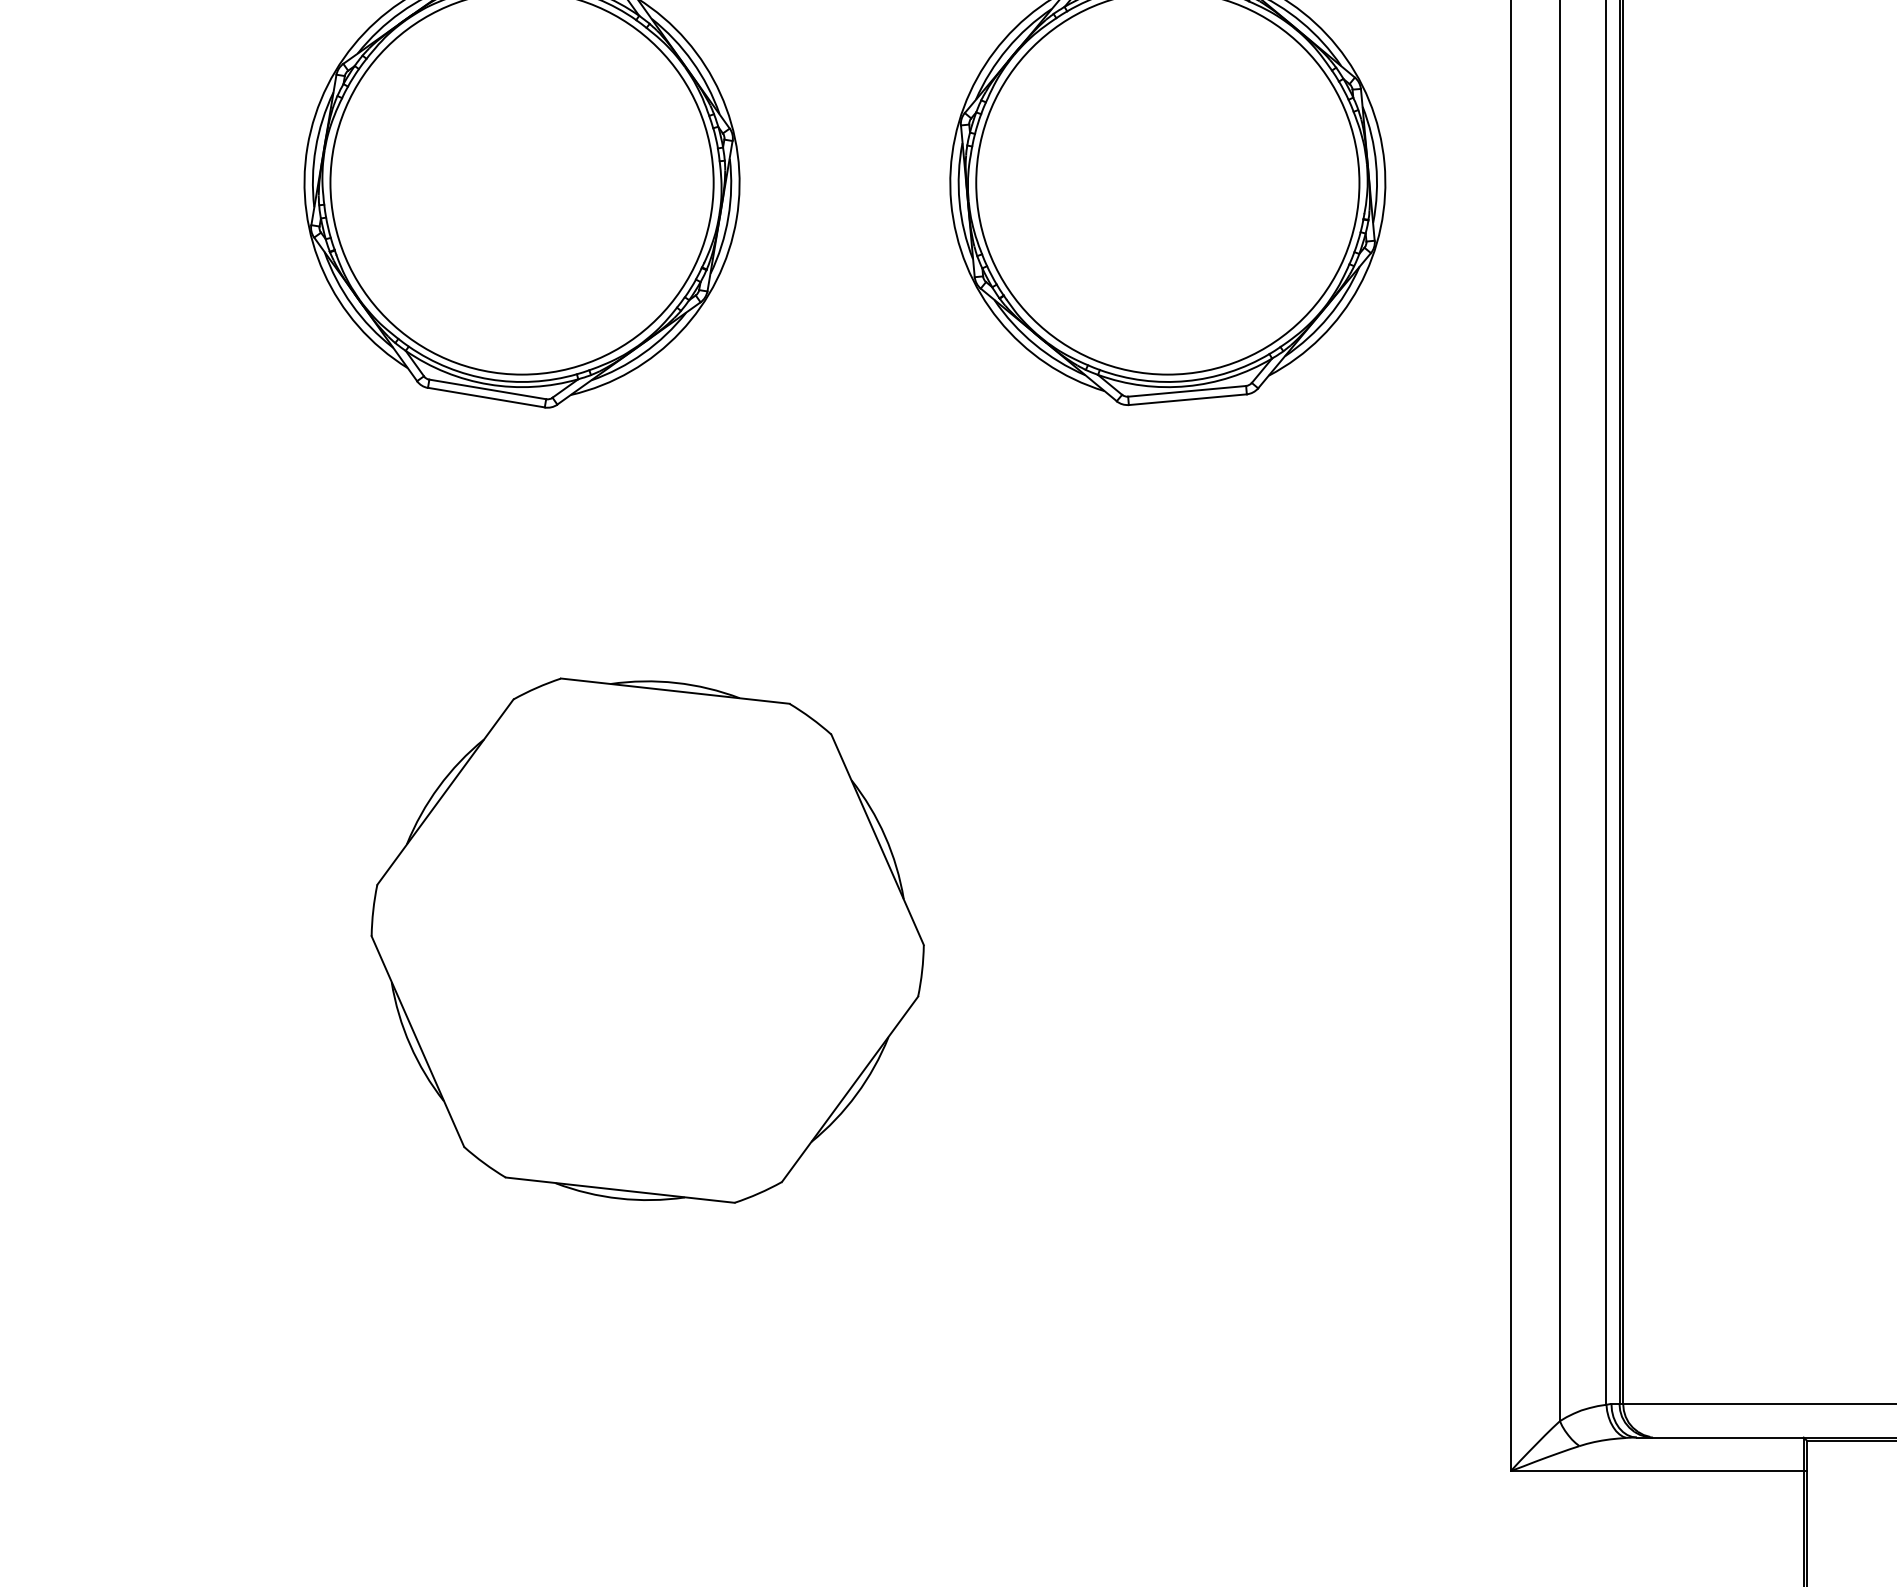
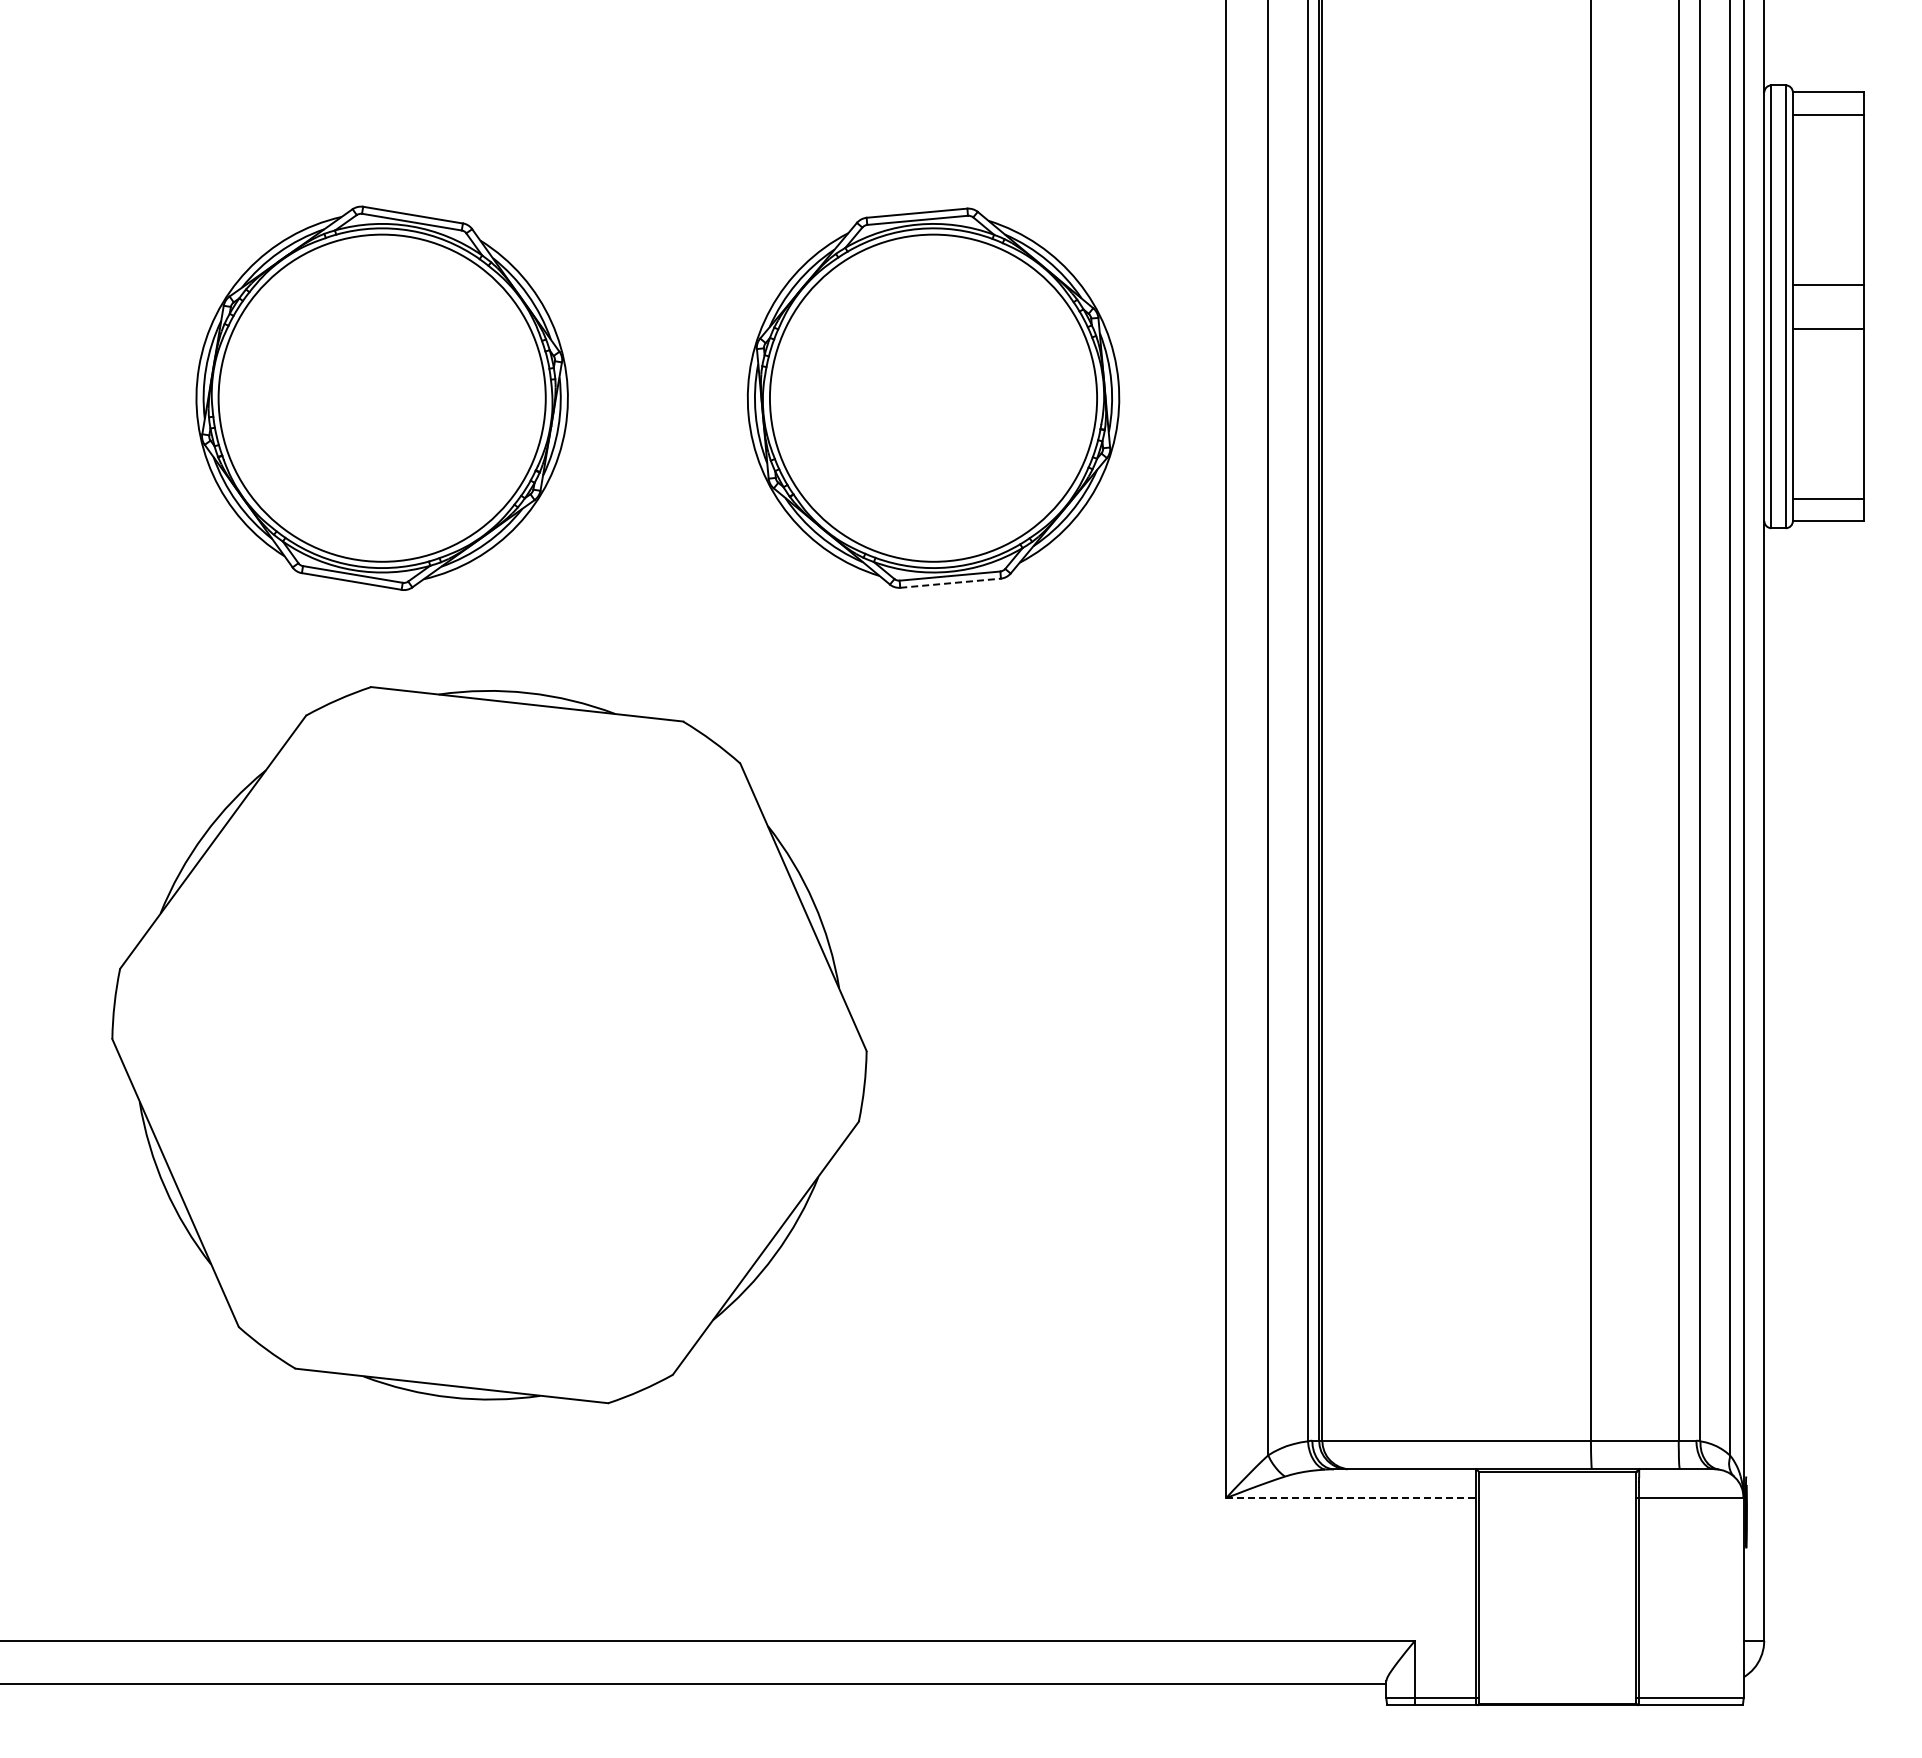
line: (1187, 400) -> (950, 583), solid -> dashed
part: (647, 939) -> (489, 1044), size x1.6
line: (1659, 1470) -> (1353, 1497), solid -> dashed

